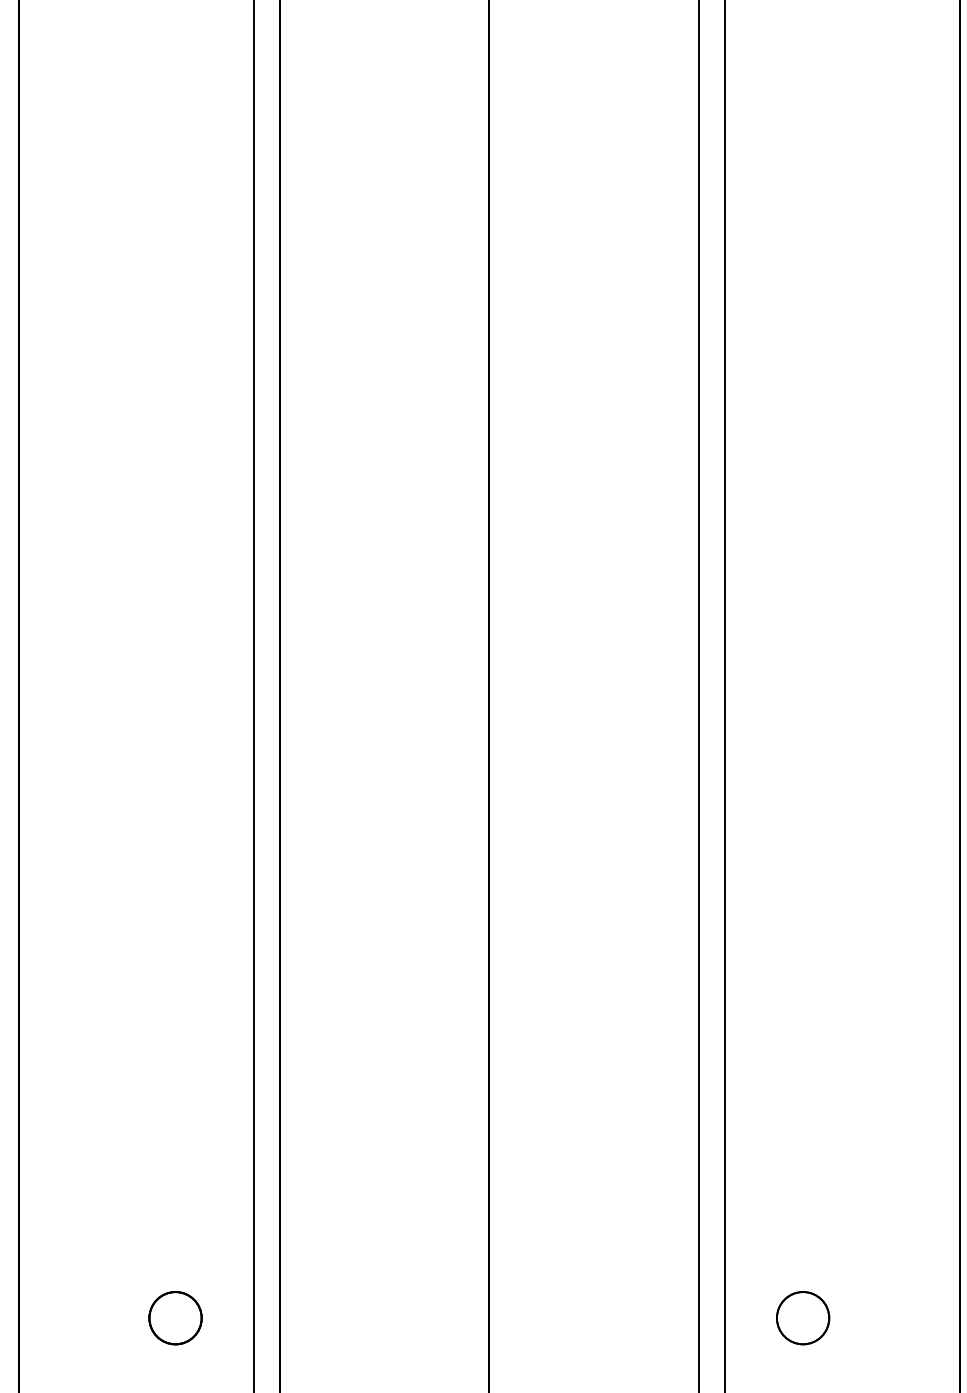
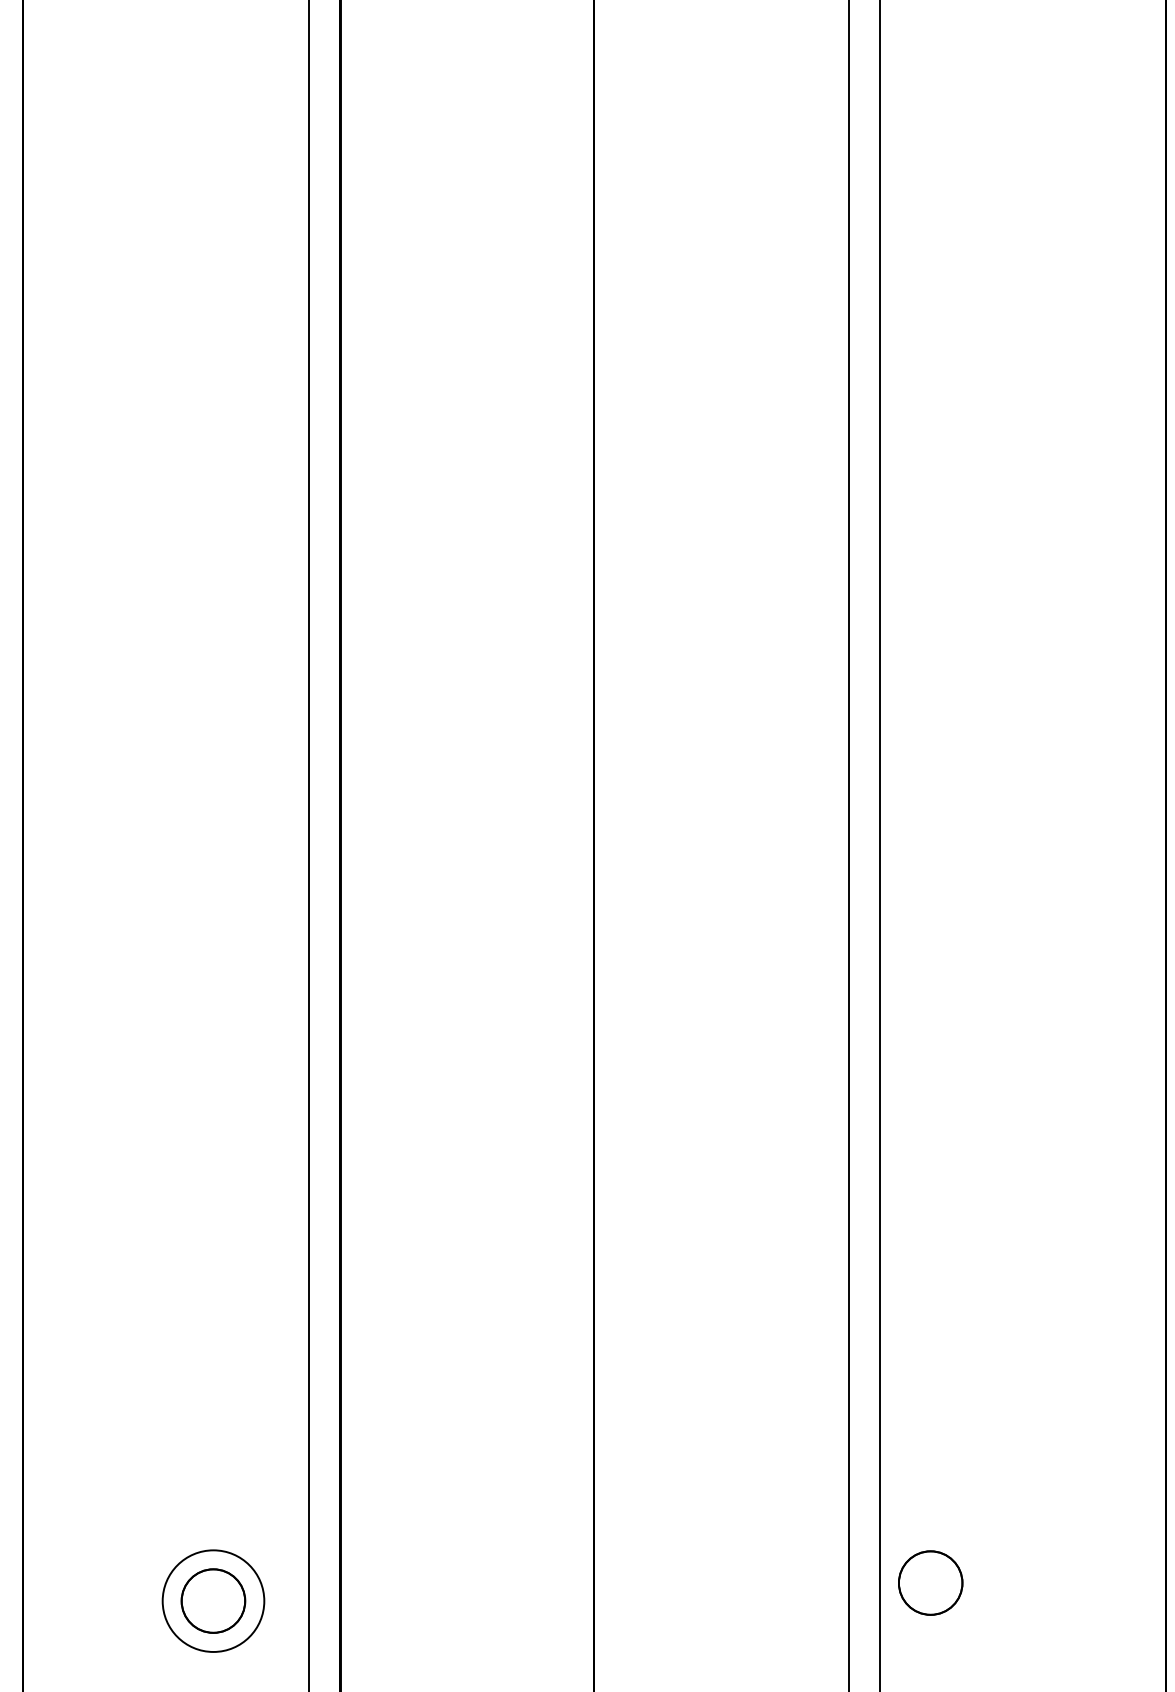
circle: (175, 1317) -> (213, 1600), size x1.6
circle: (802, 1317) -> (930, 1582), moved

